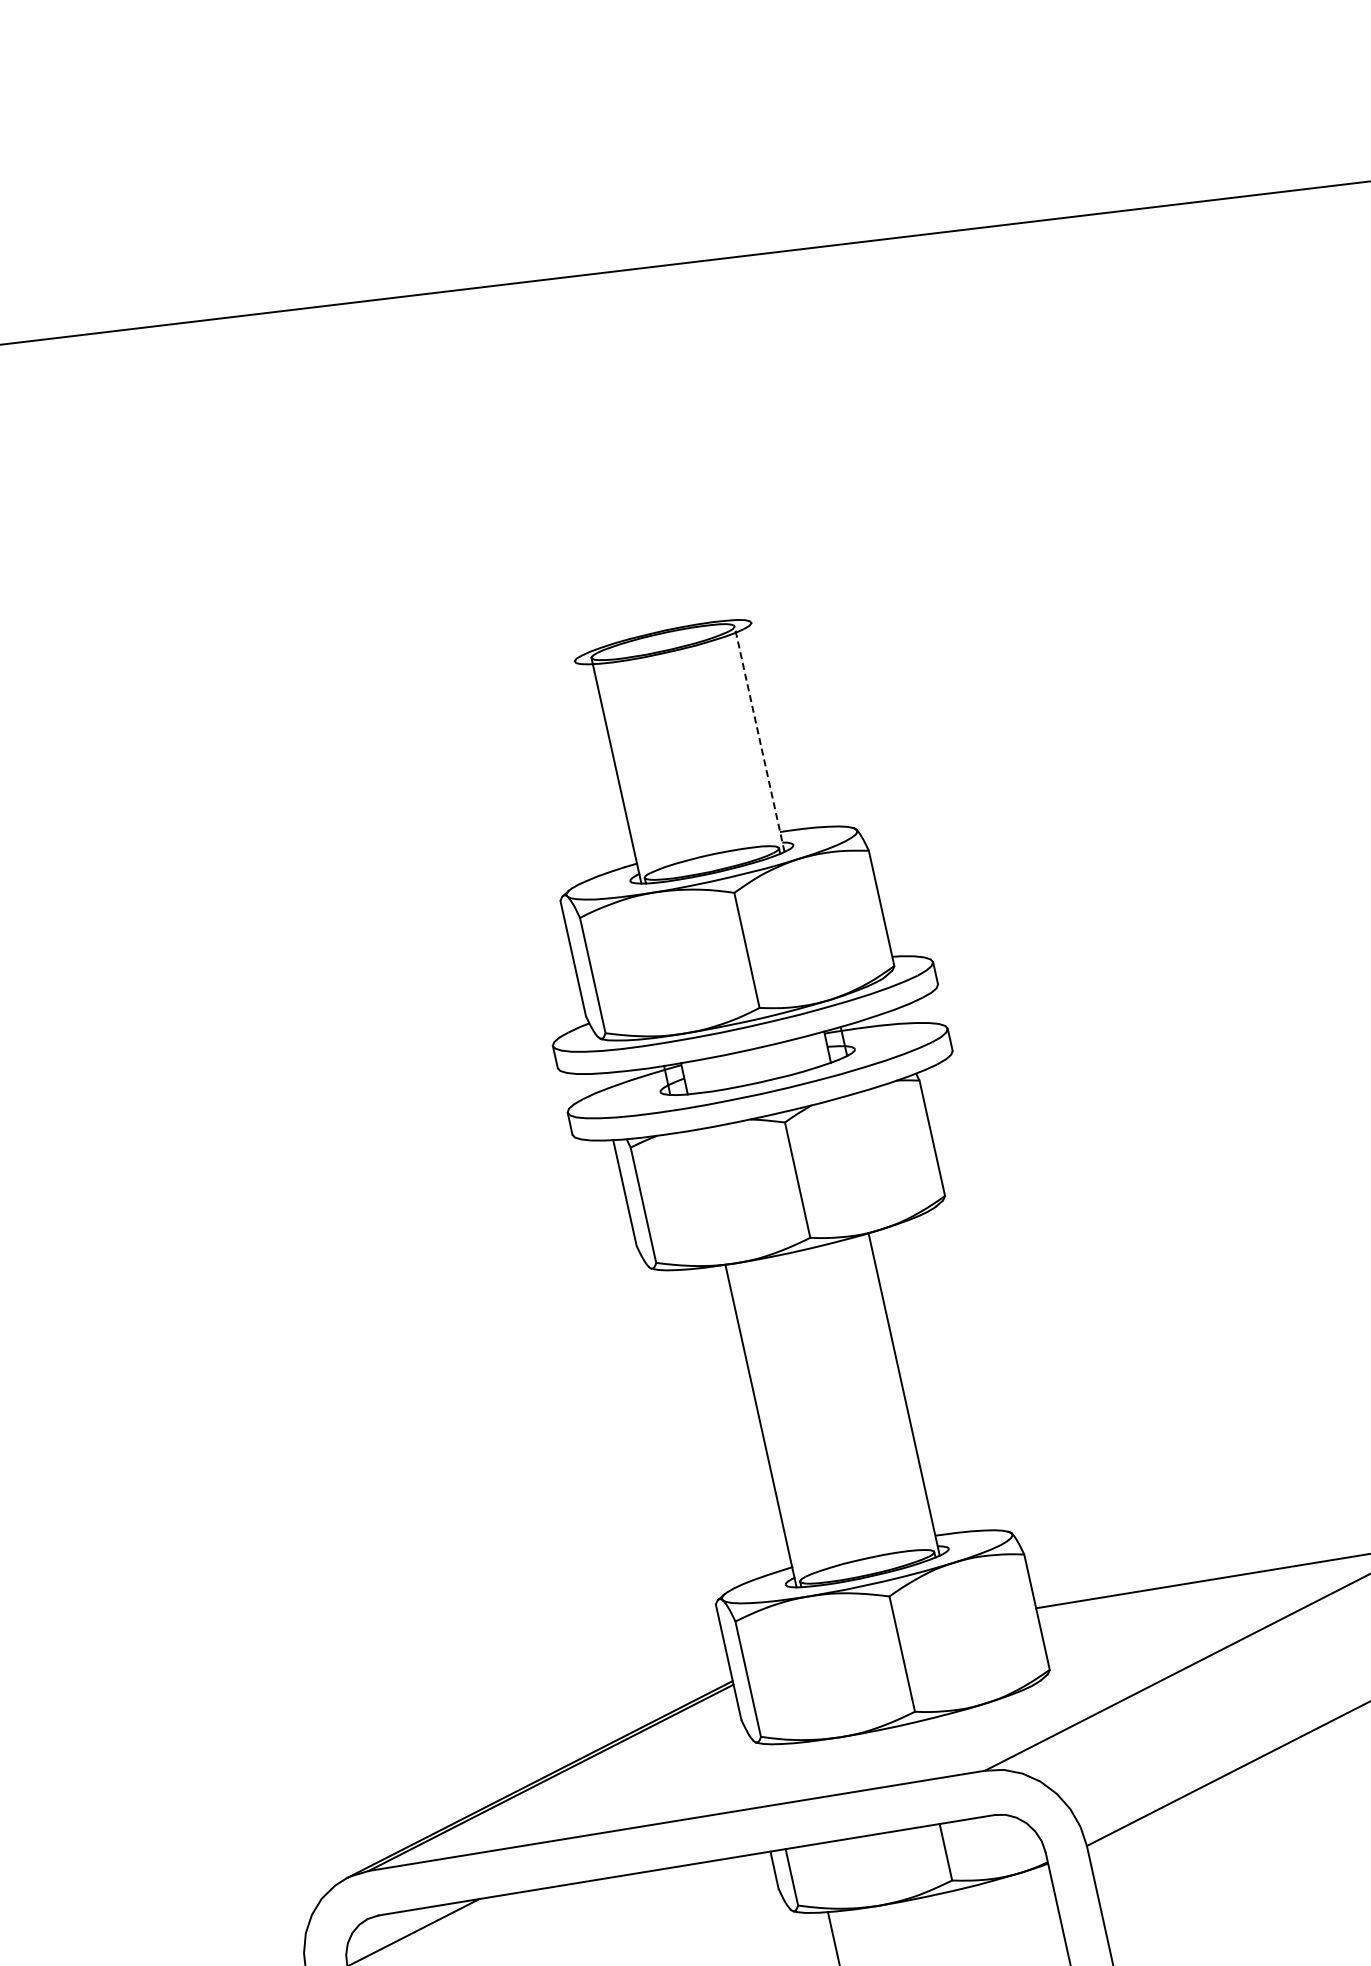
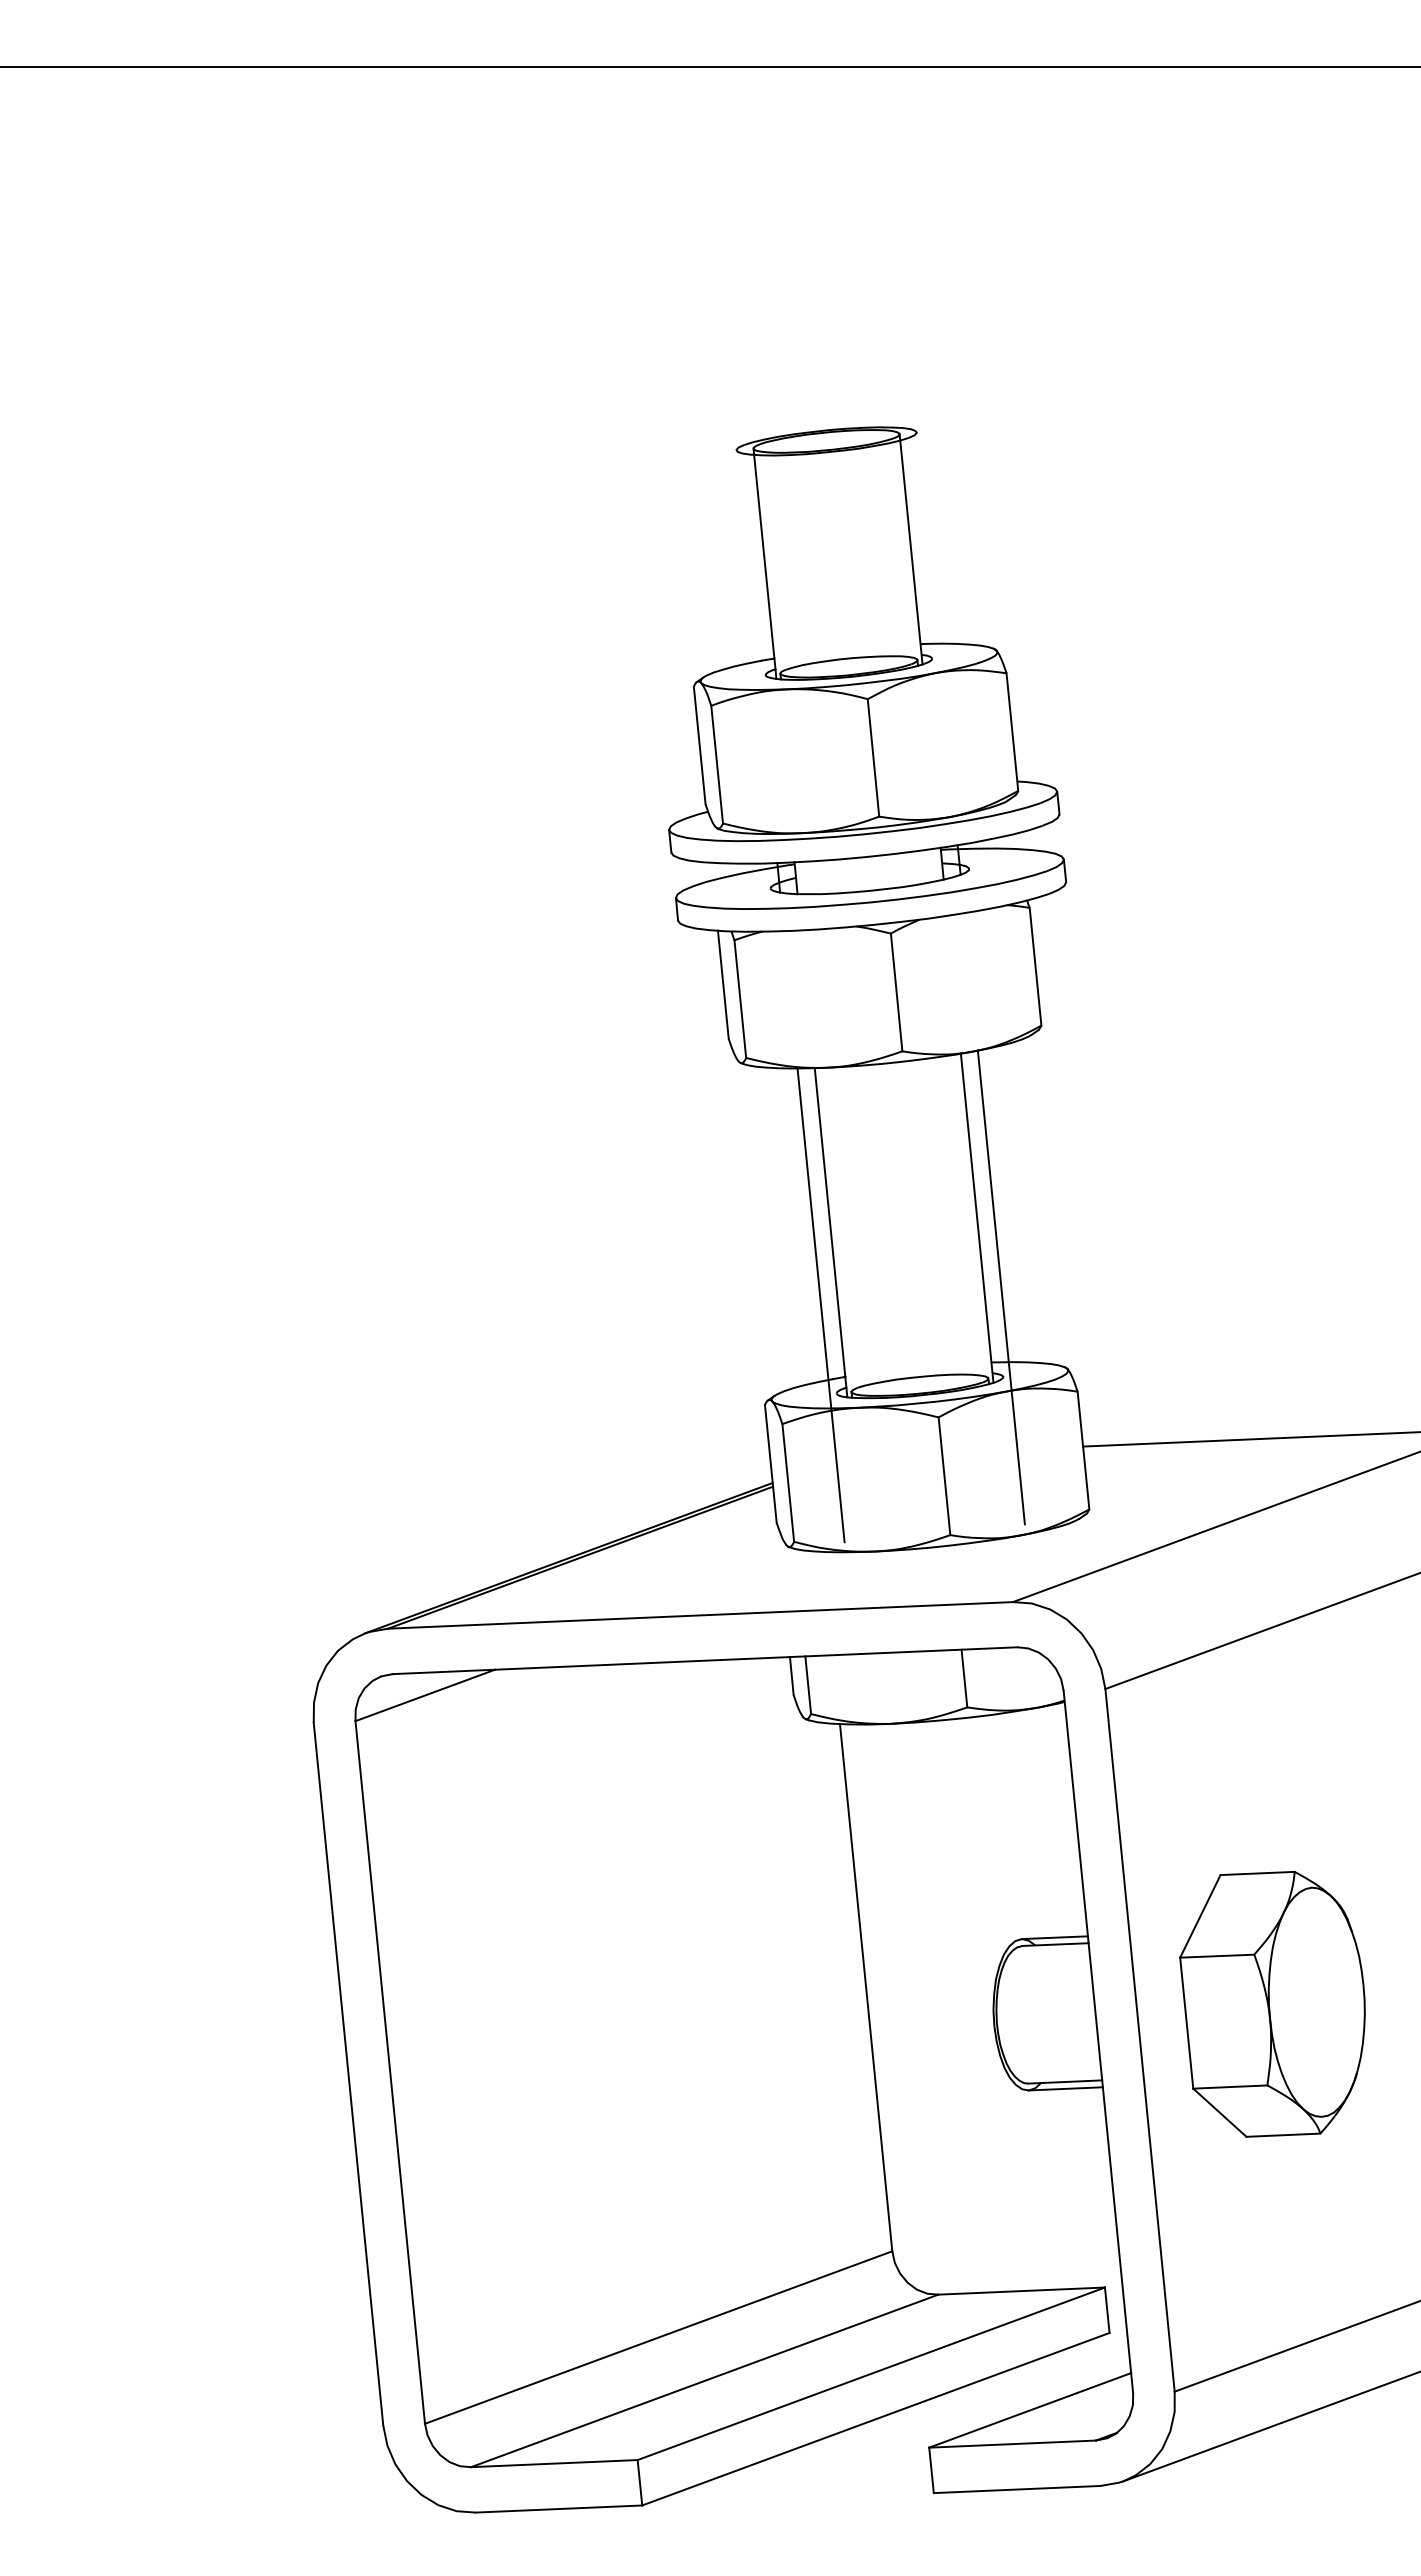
line: (760, 739) -> (911, 549), dashed -> solid
line: (935, 1460) -> (1000, 1287), added
line: (759, 1499) -> (820, 1305), added

